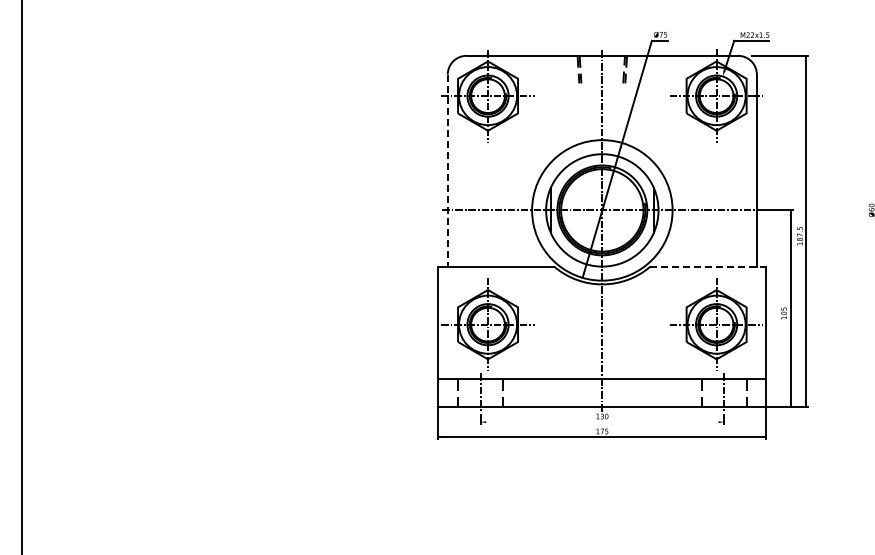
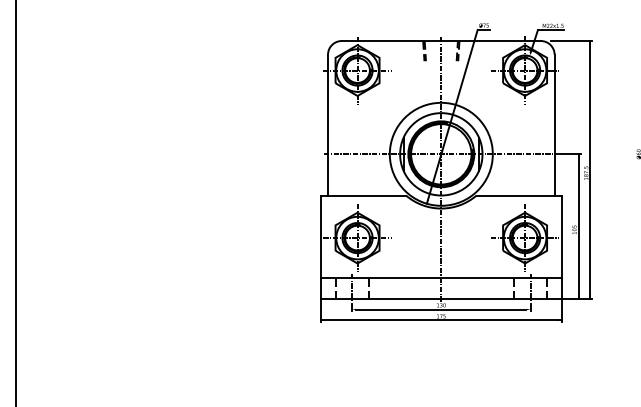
line: (447, 171) -> (327, 125), dashed -> solid
line: (708, 266) -> (519, 195), dashed -> solid
line: (602, 422) -> (441, 309), added

